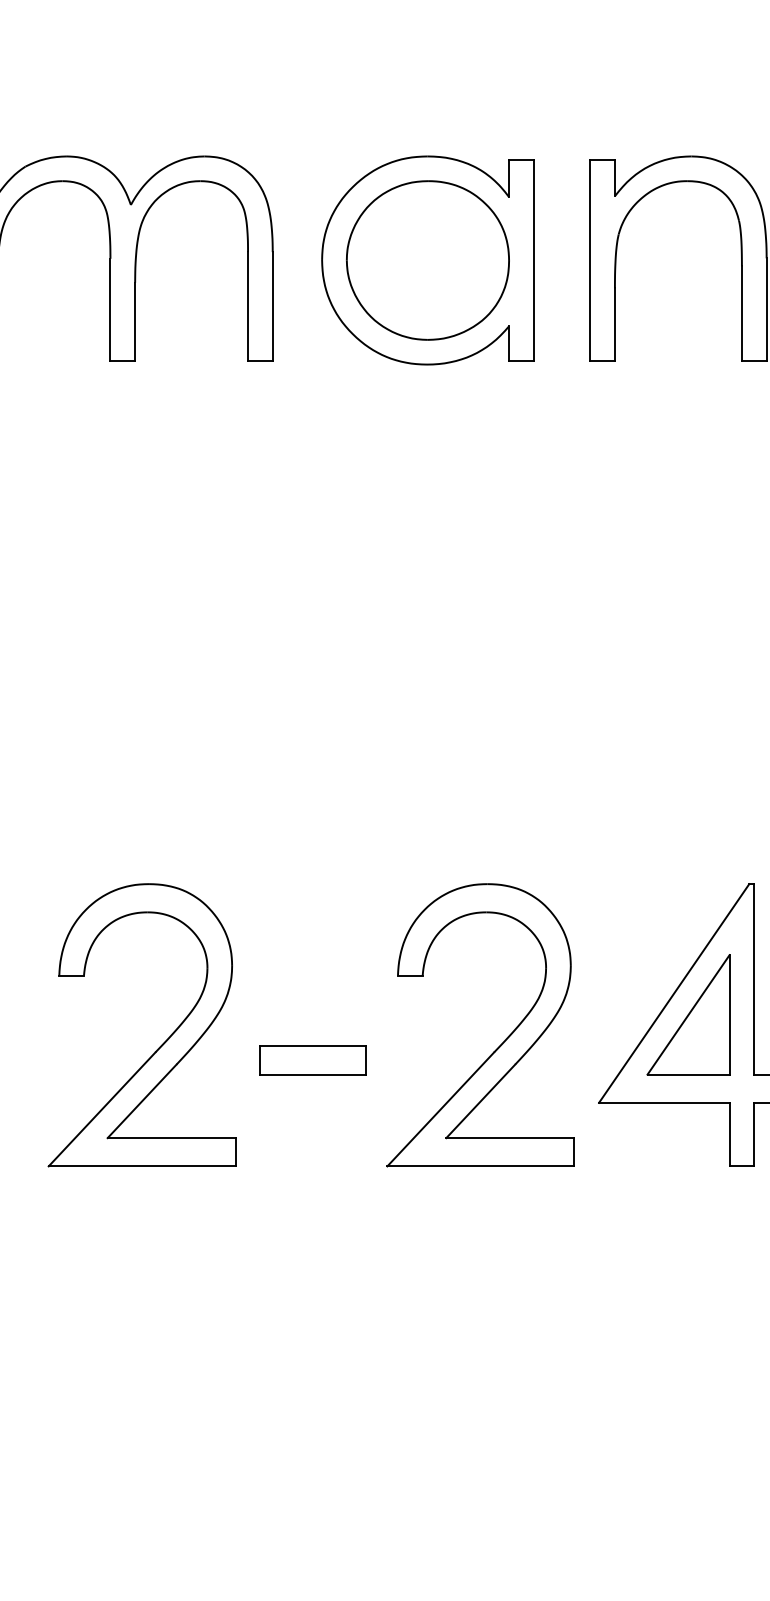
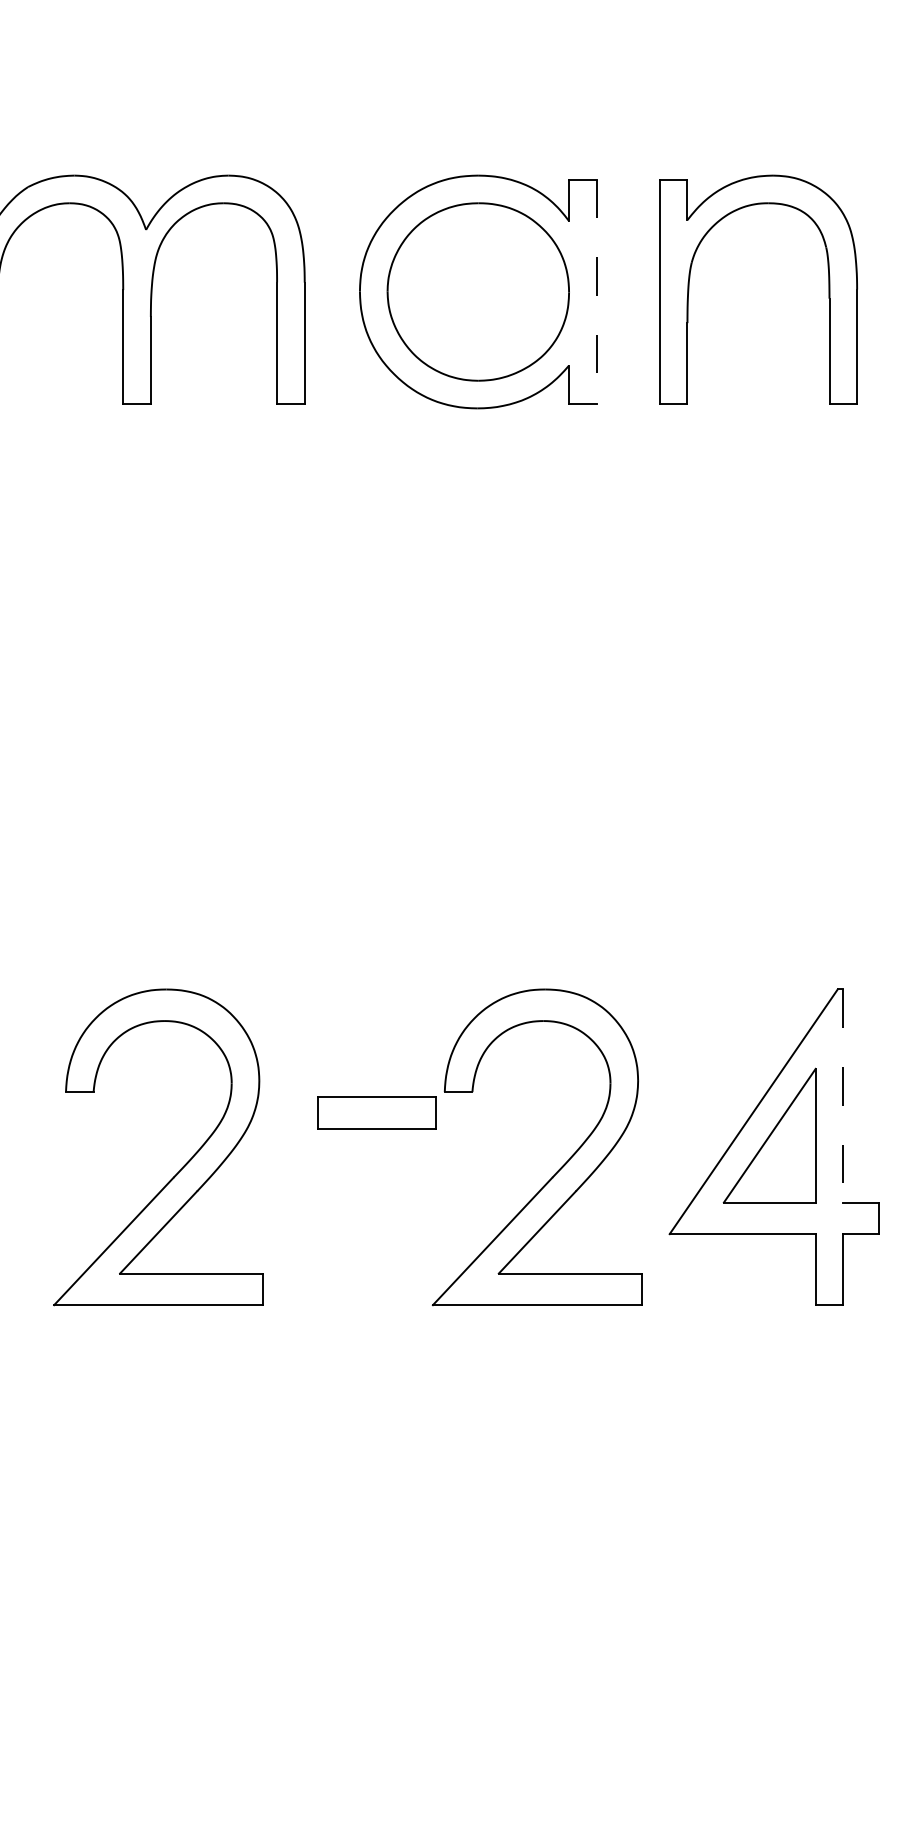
line: (533, 260) -> (596, 292), solid -> dashed
line: (754, 979) -> (843, 1096), solid -> dashed
part: (312, 1060) -> (376, 1112), moved

